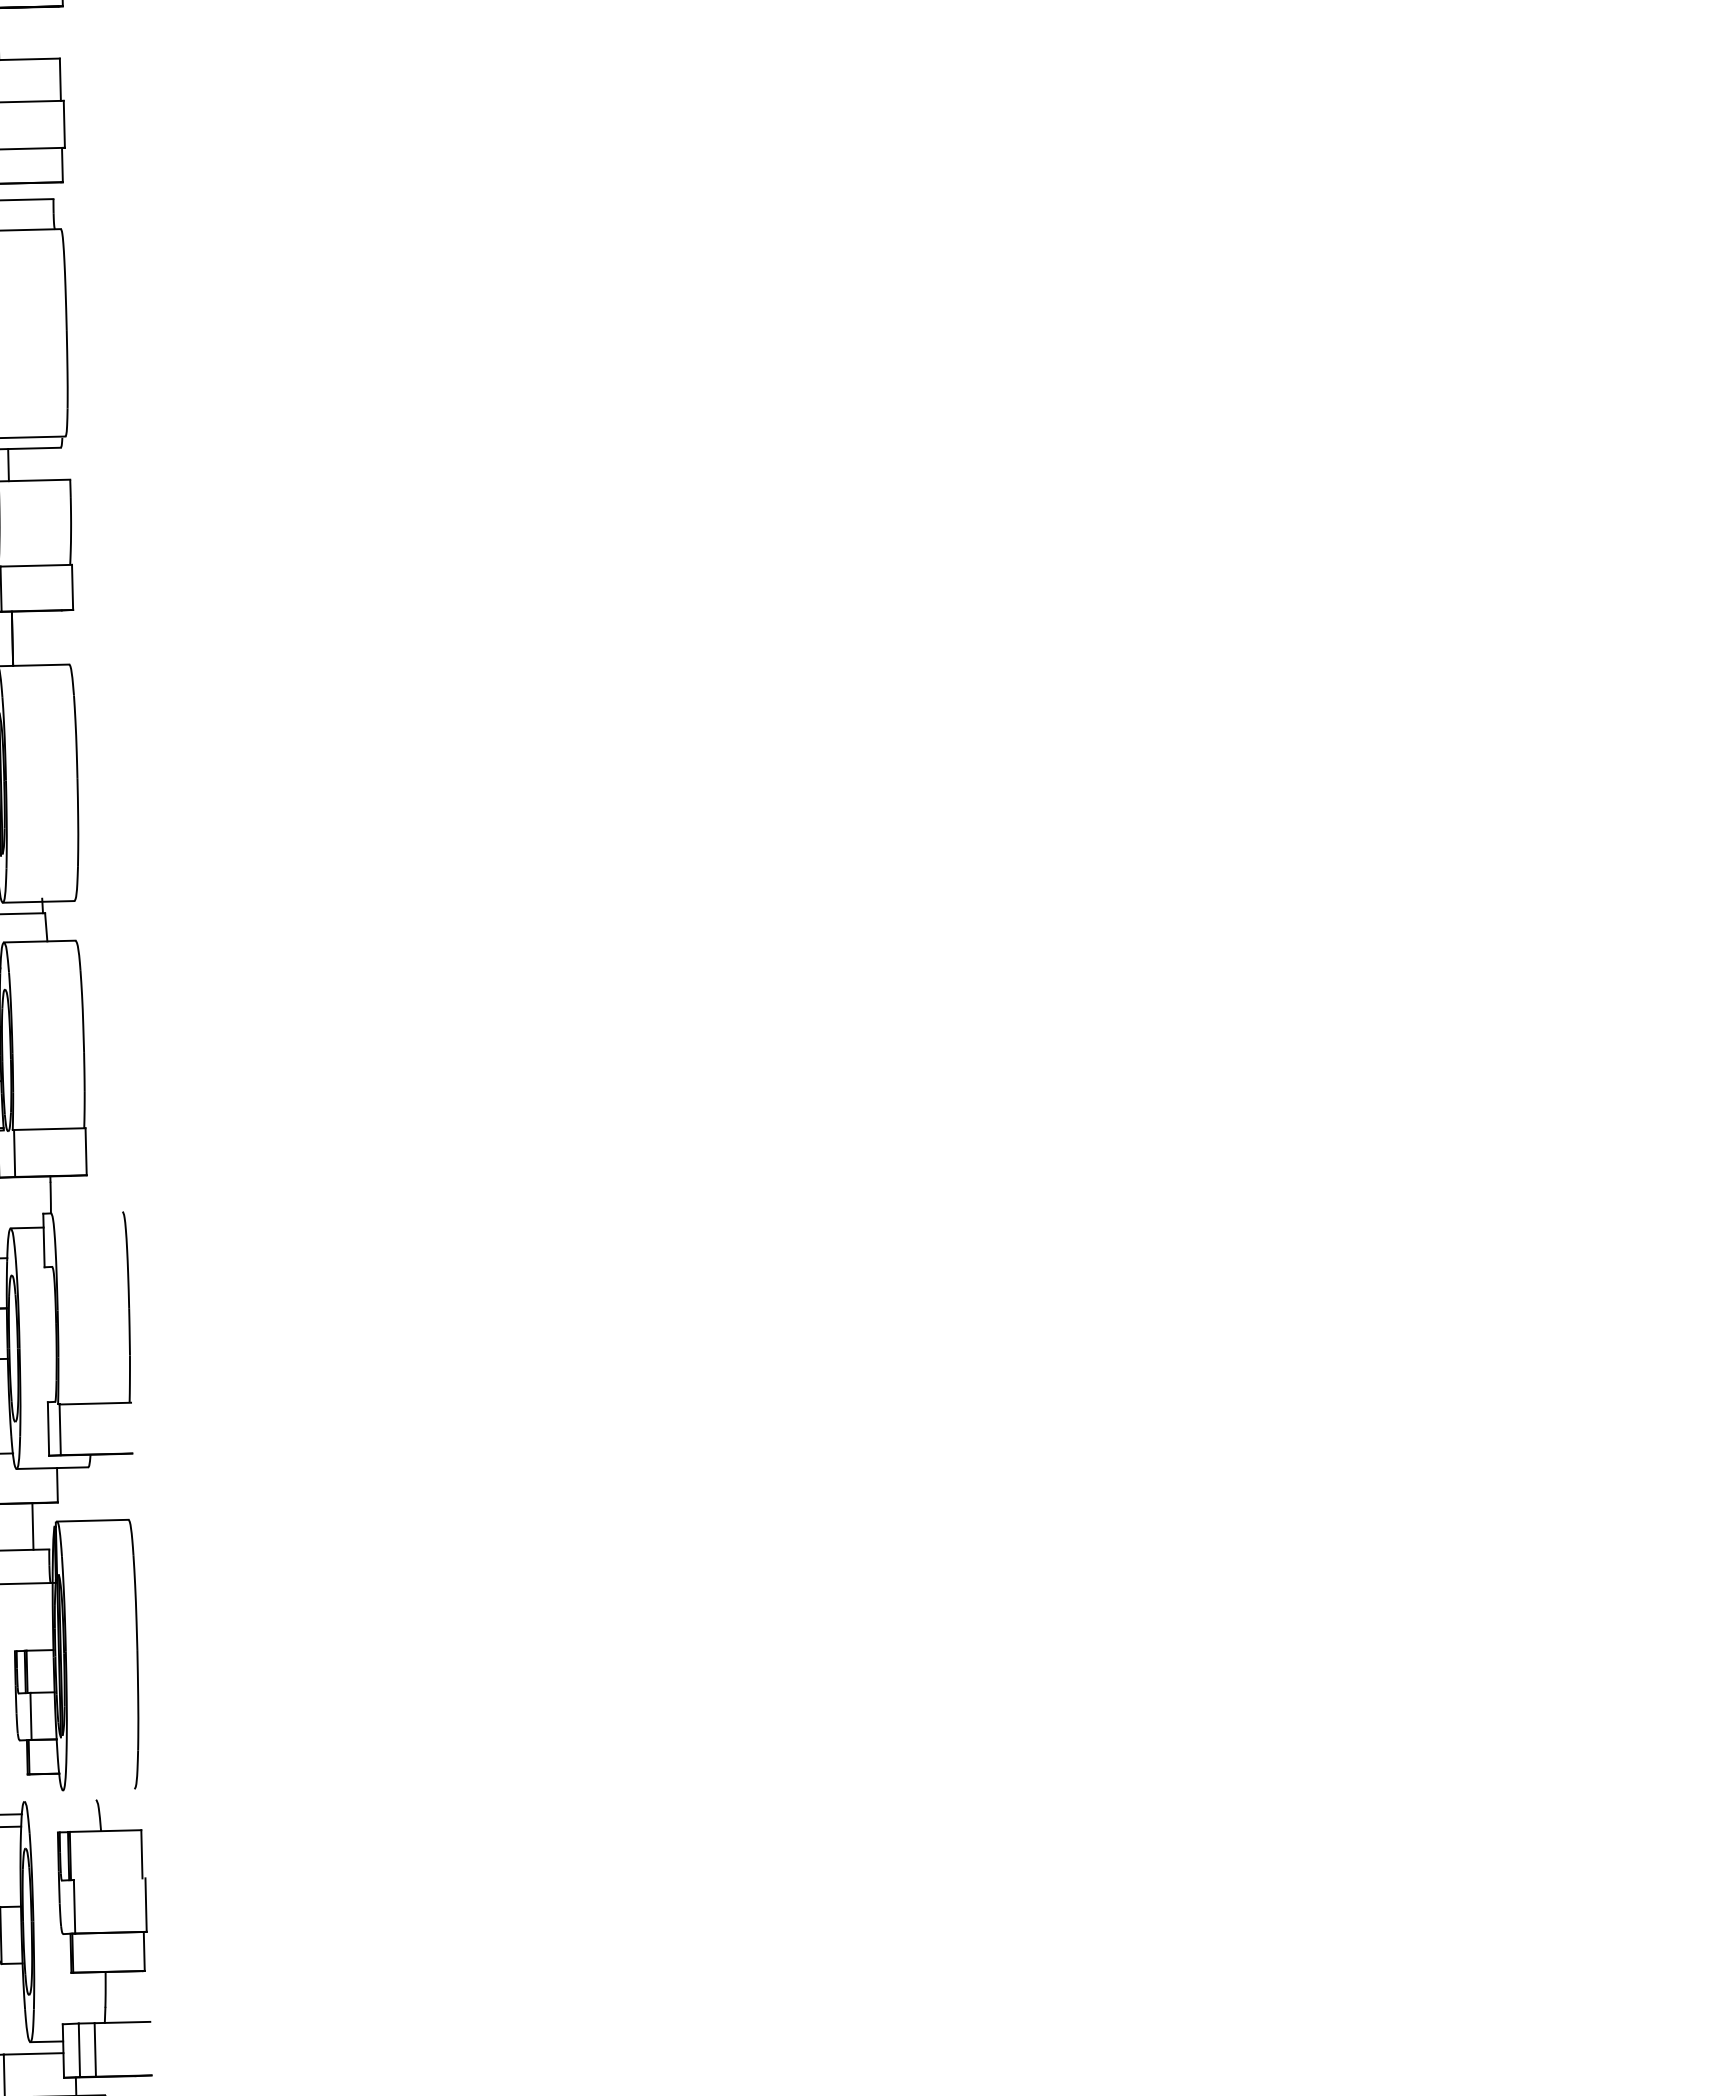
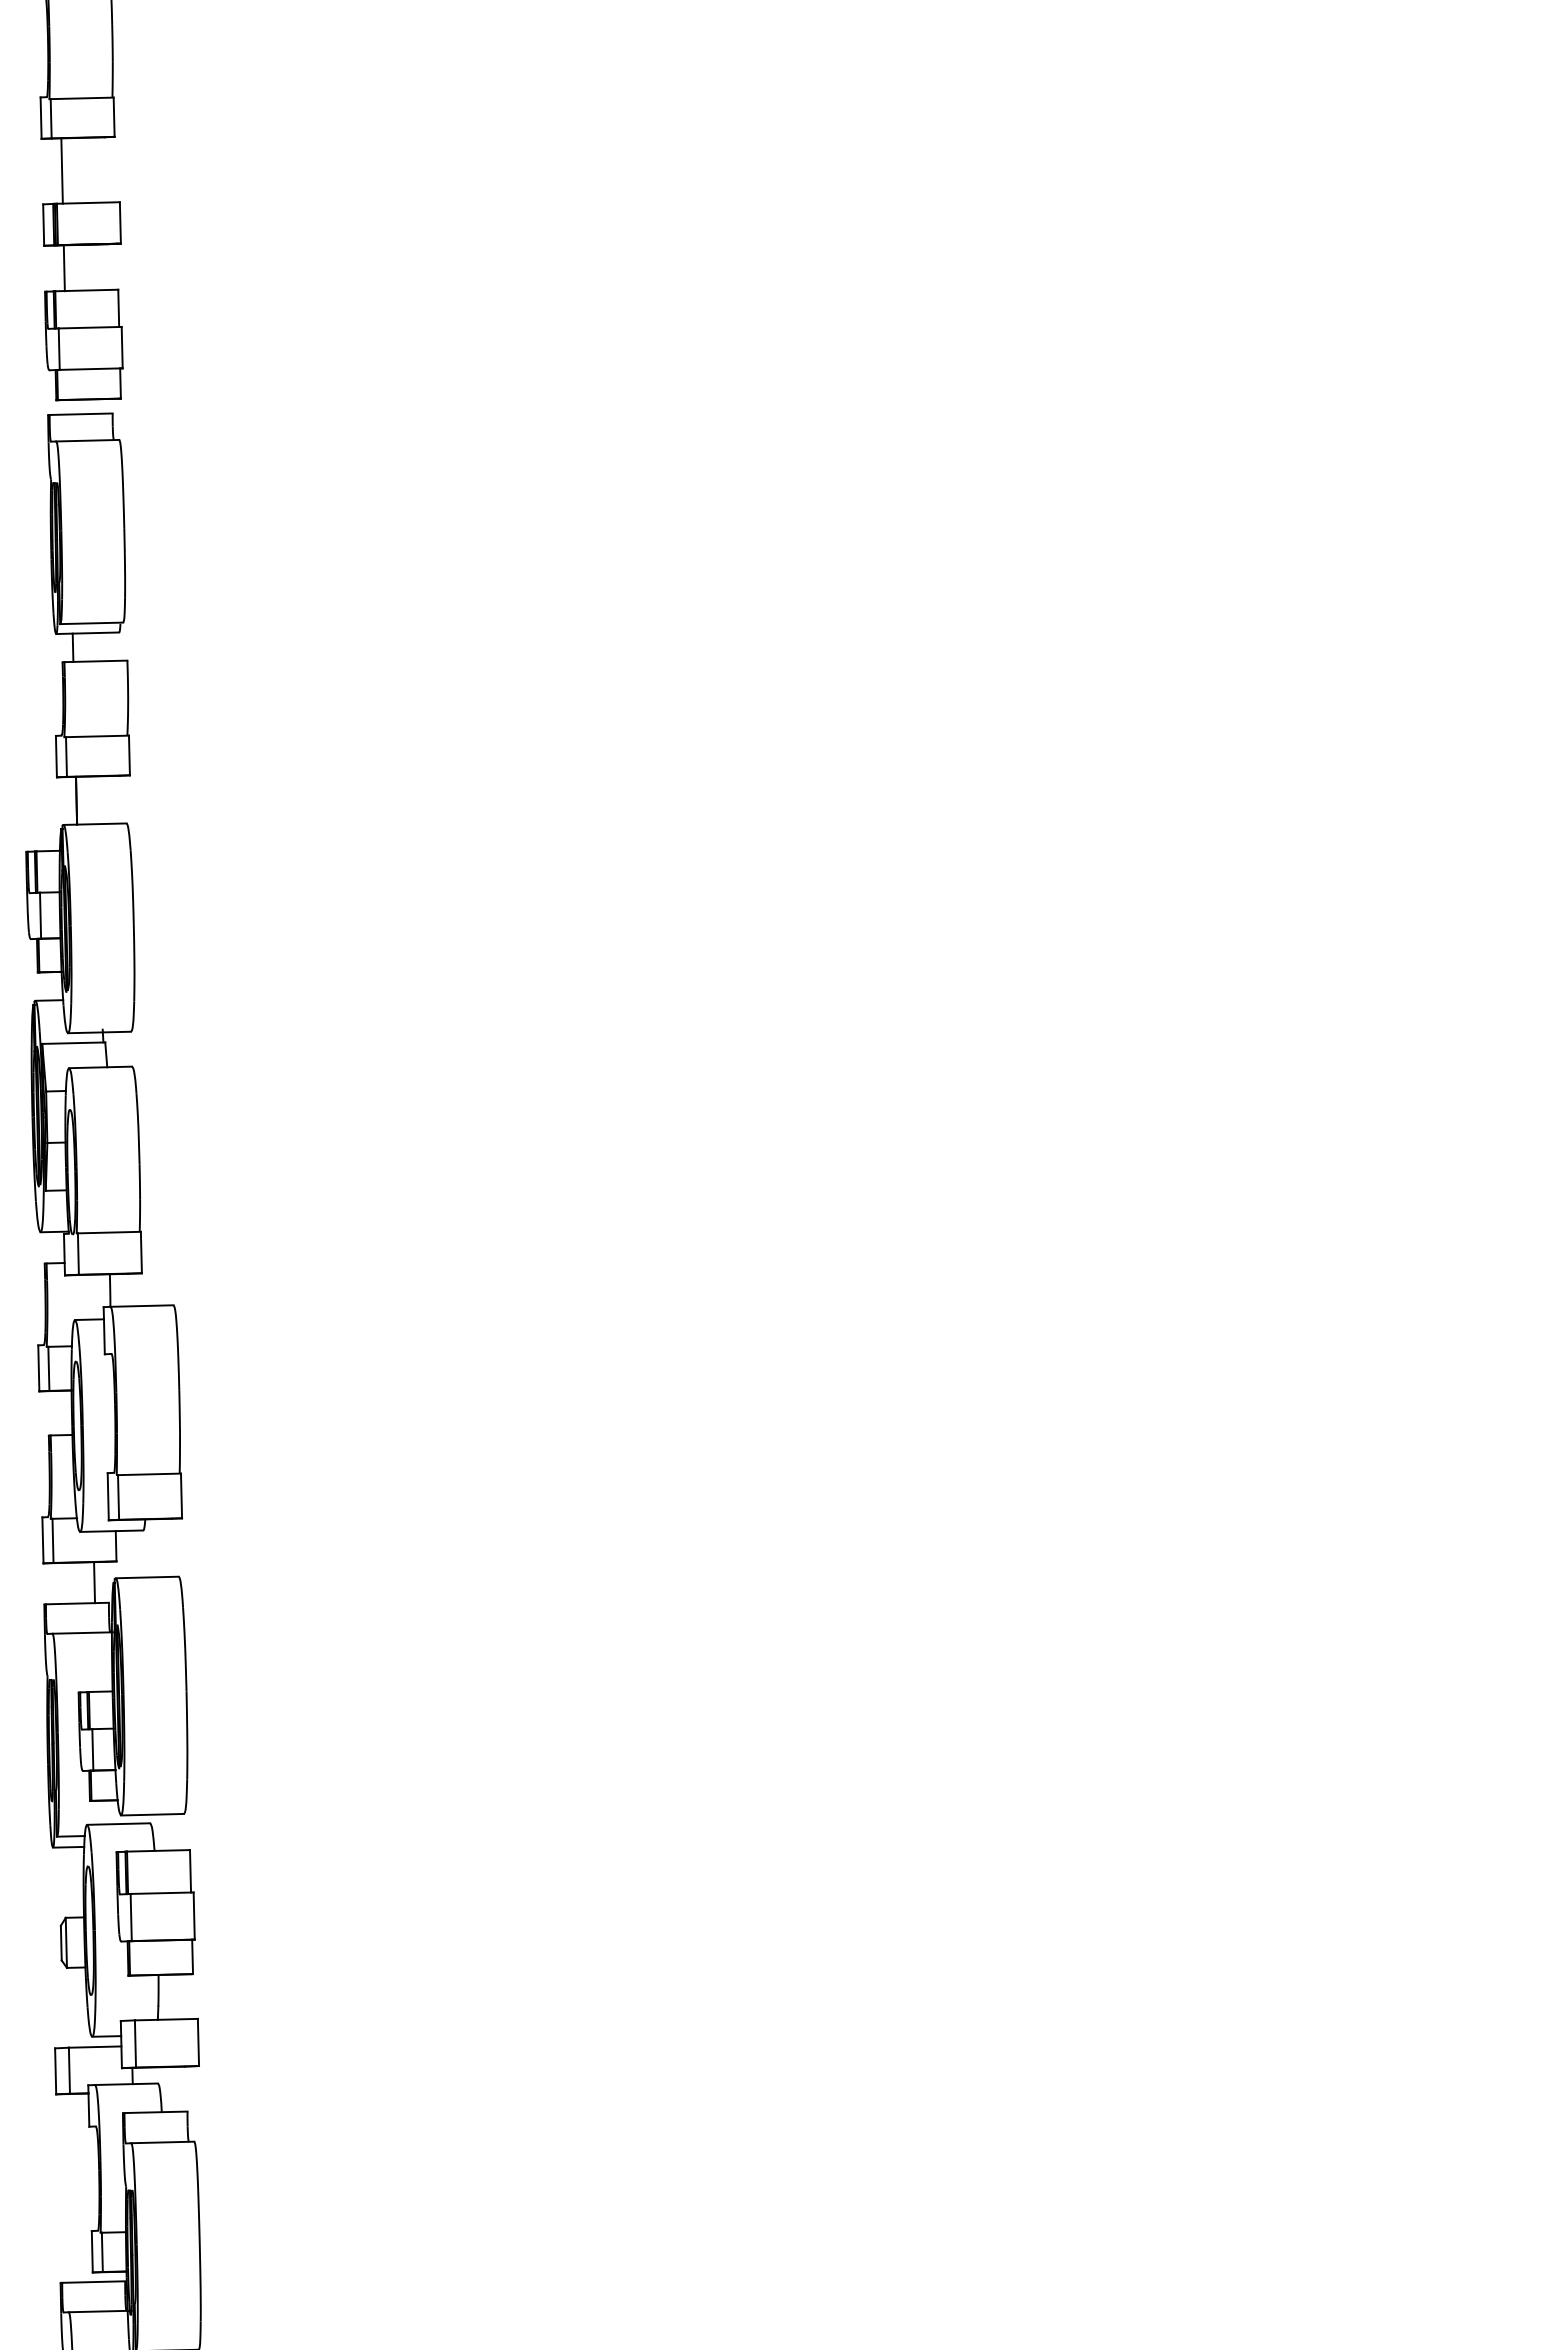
line: (86, 1211) -> (141, 1305), added
line: (131, 1427) -> (181, 1495), added
line: (98, 1789) -> (152, 1814), added
line: (60, 1800) -> (118, 1823), added
line: (108, 1878) -> (161, 1892), added
line: (95, 2049) -> (198, 2042), moved

